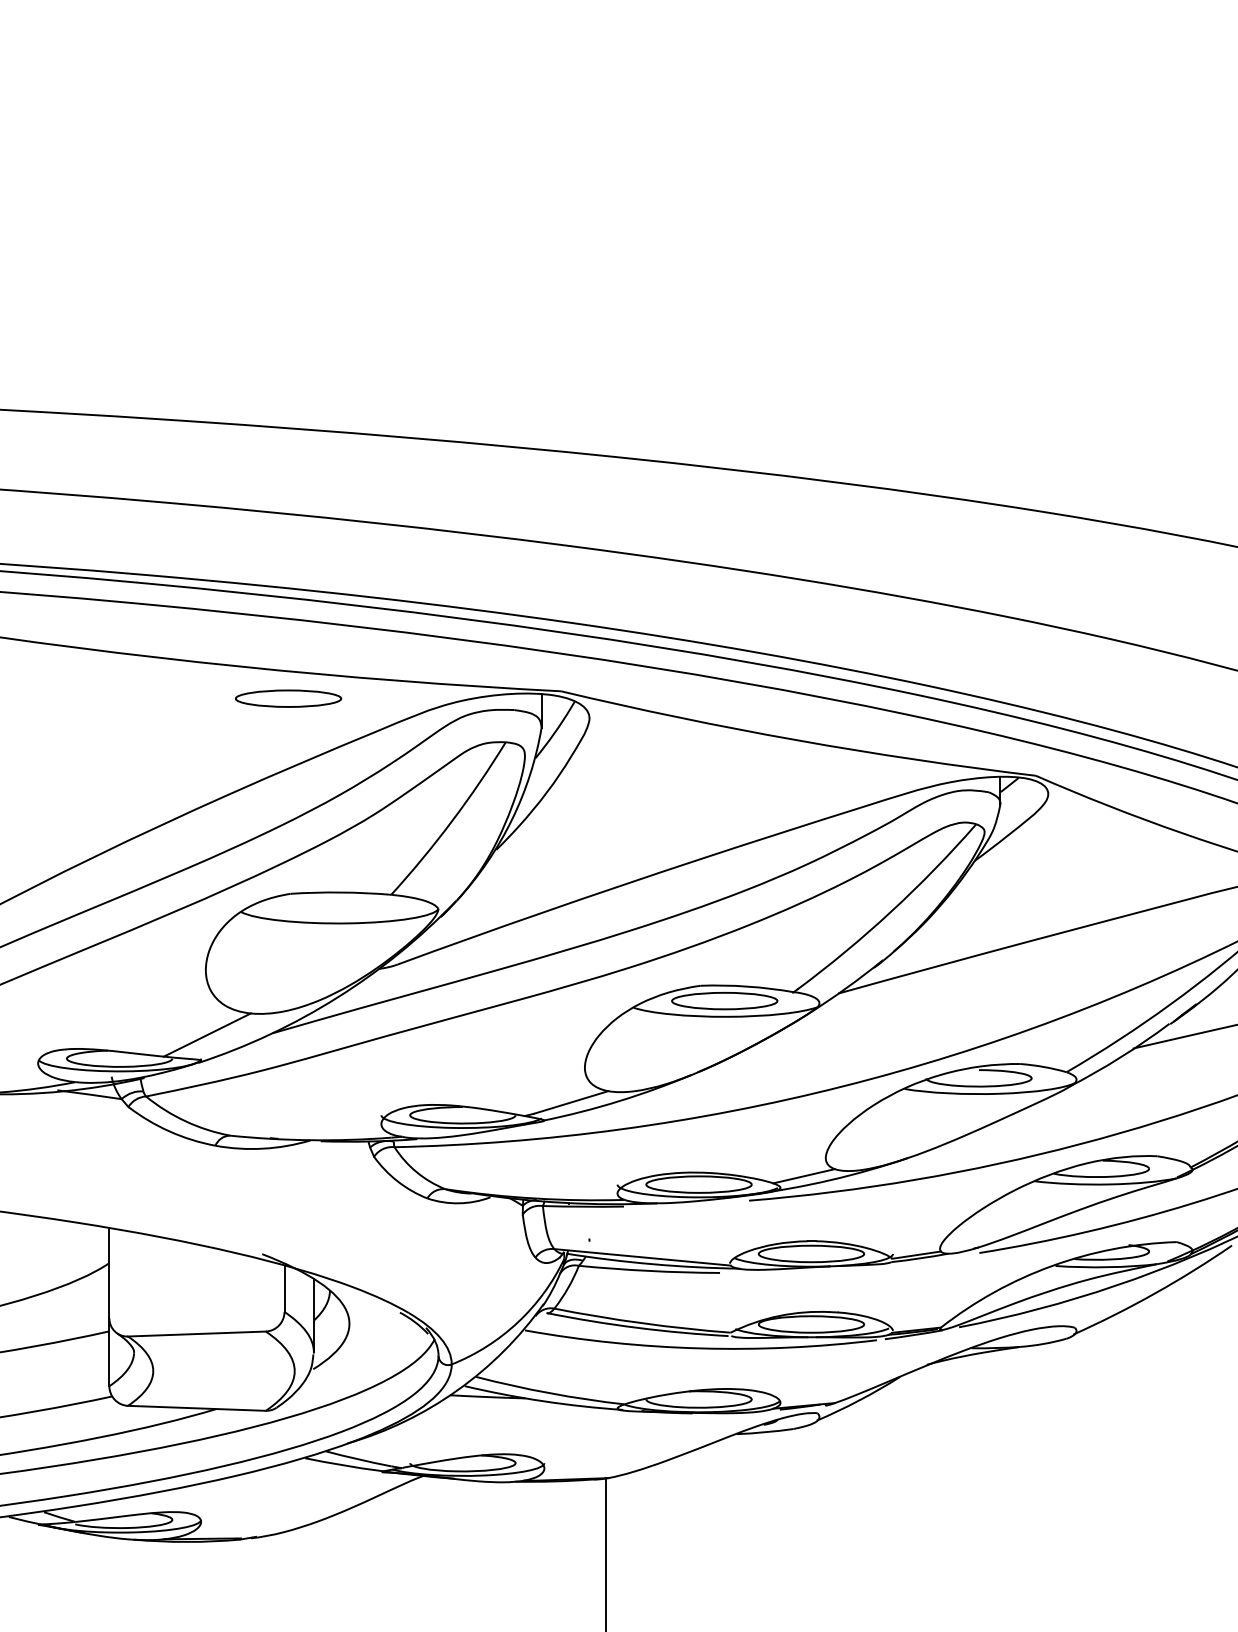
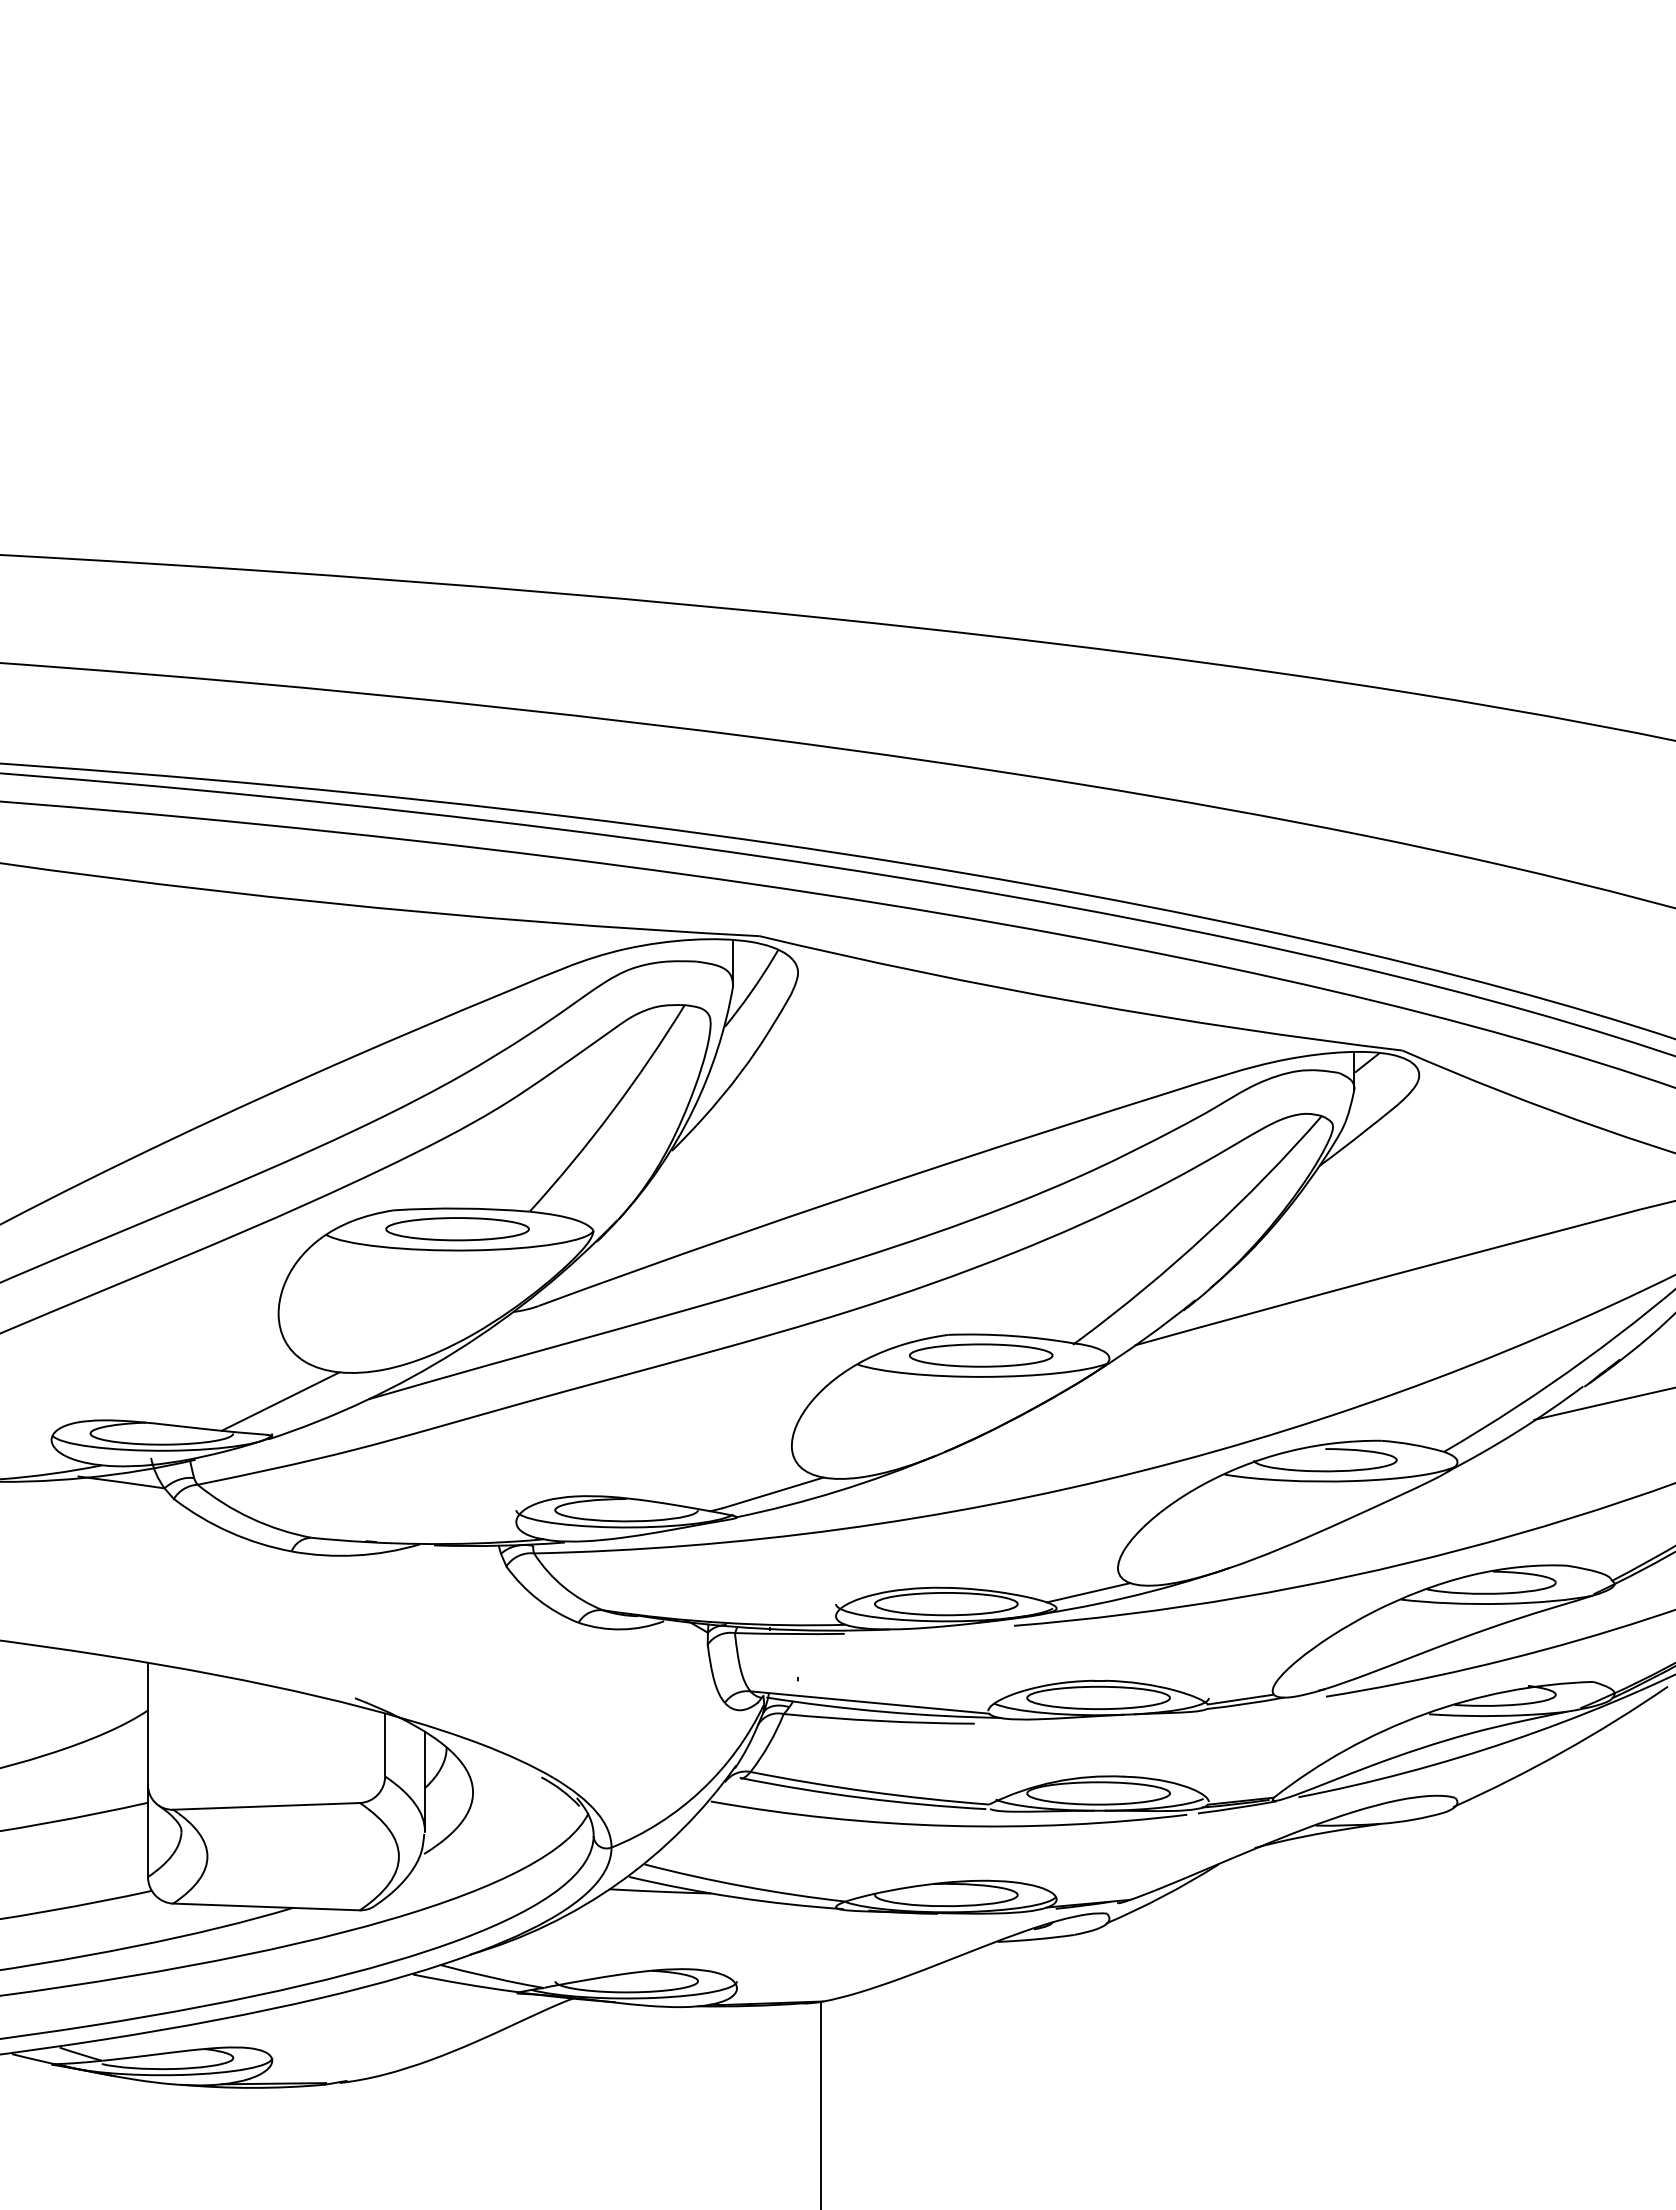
part: (288, 698) -> (457, 1229), moved

